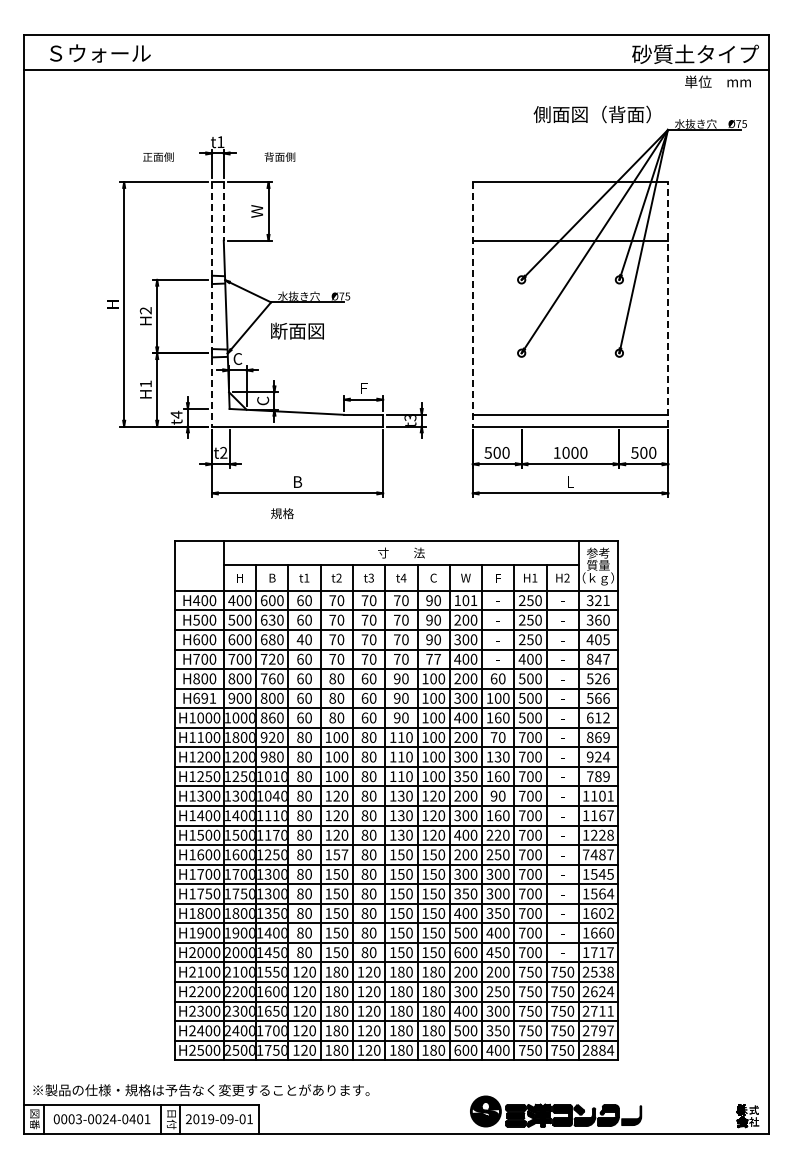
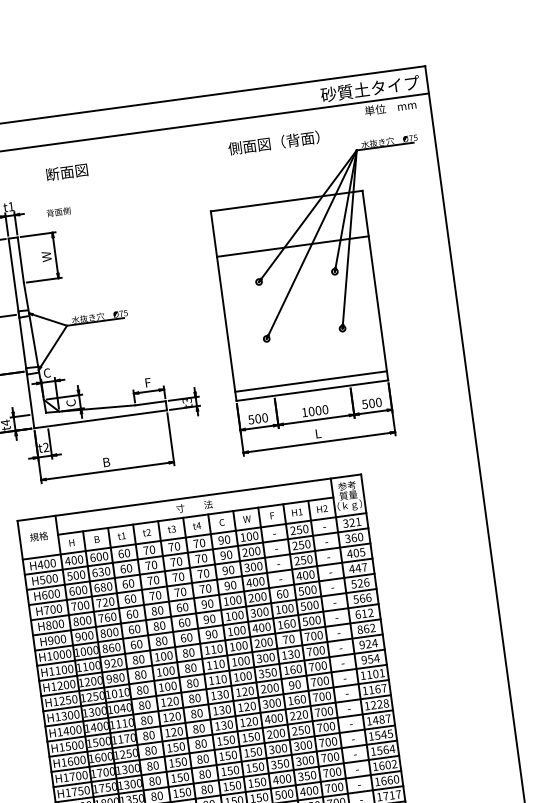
text: (591, 114) -> (273, 143), moved
line: (223, 211) -> (20, 260), dashed -> solid
line: (668, 303) -> (375, 284), dashed -> solid
line: (212, 304) -> (21, 333), dashed -> solid
line: (472, 304) -> (223, 306), dashed -> solid
text: (297, 330) -> (67, 171), moved
text: (282, 513) -> (39, 536), moved
text: (473, 600) -> (255, 535), 101 -> 100
text: (300, 639) -> (125, 584), 40 -> 60
text: (433, 658) -> (230, 584), 77 -> 90
text: (589, 658) -> (351, 568), 847 -> 447
text: (204, 697) -> (56, 639), H691 -> H900
text: (235, 737) -> (85, 666), 1800 -> 1100
text: (606, 737) -> (372, 628), 869 -> 862
text: (598, 776) -> (370, 659), 789 -> 954
text: (344, 854) -> (181, 746), 157 -> 150
text: (586, 854) -> (369, 720), 7487 -> 1487

